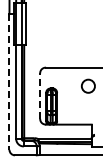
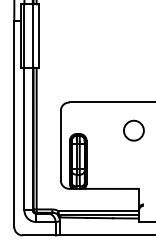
line: (9, 81) -> (14, 123), dashed -> solid
line: (40, 96) -> (61, 146), dashed -> solid

